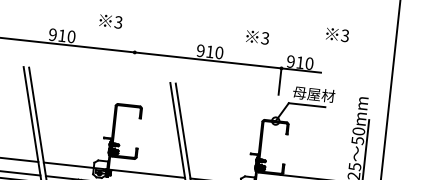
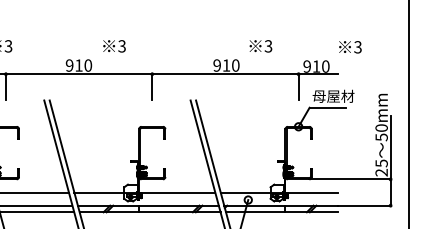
text: (110, 21) -> (114, 46), moved
text: (337, 35) -> (350, 47), moved
text: (257, 37) -> (260, 46), moved
line: (133, 65) -> (152, 87), added

